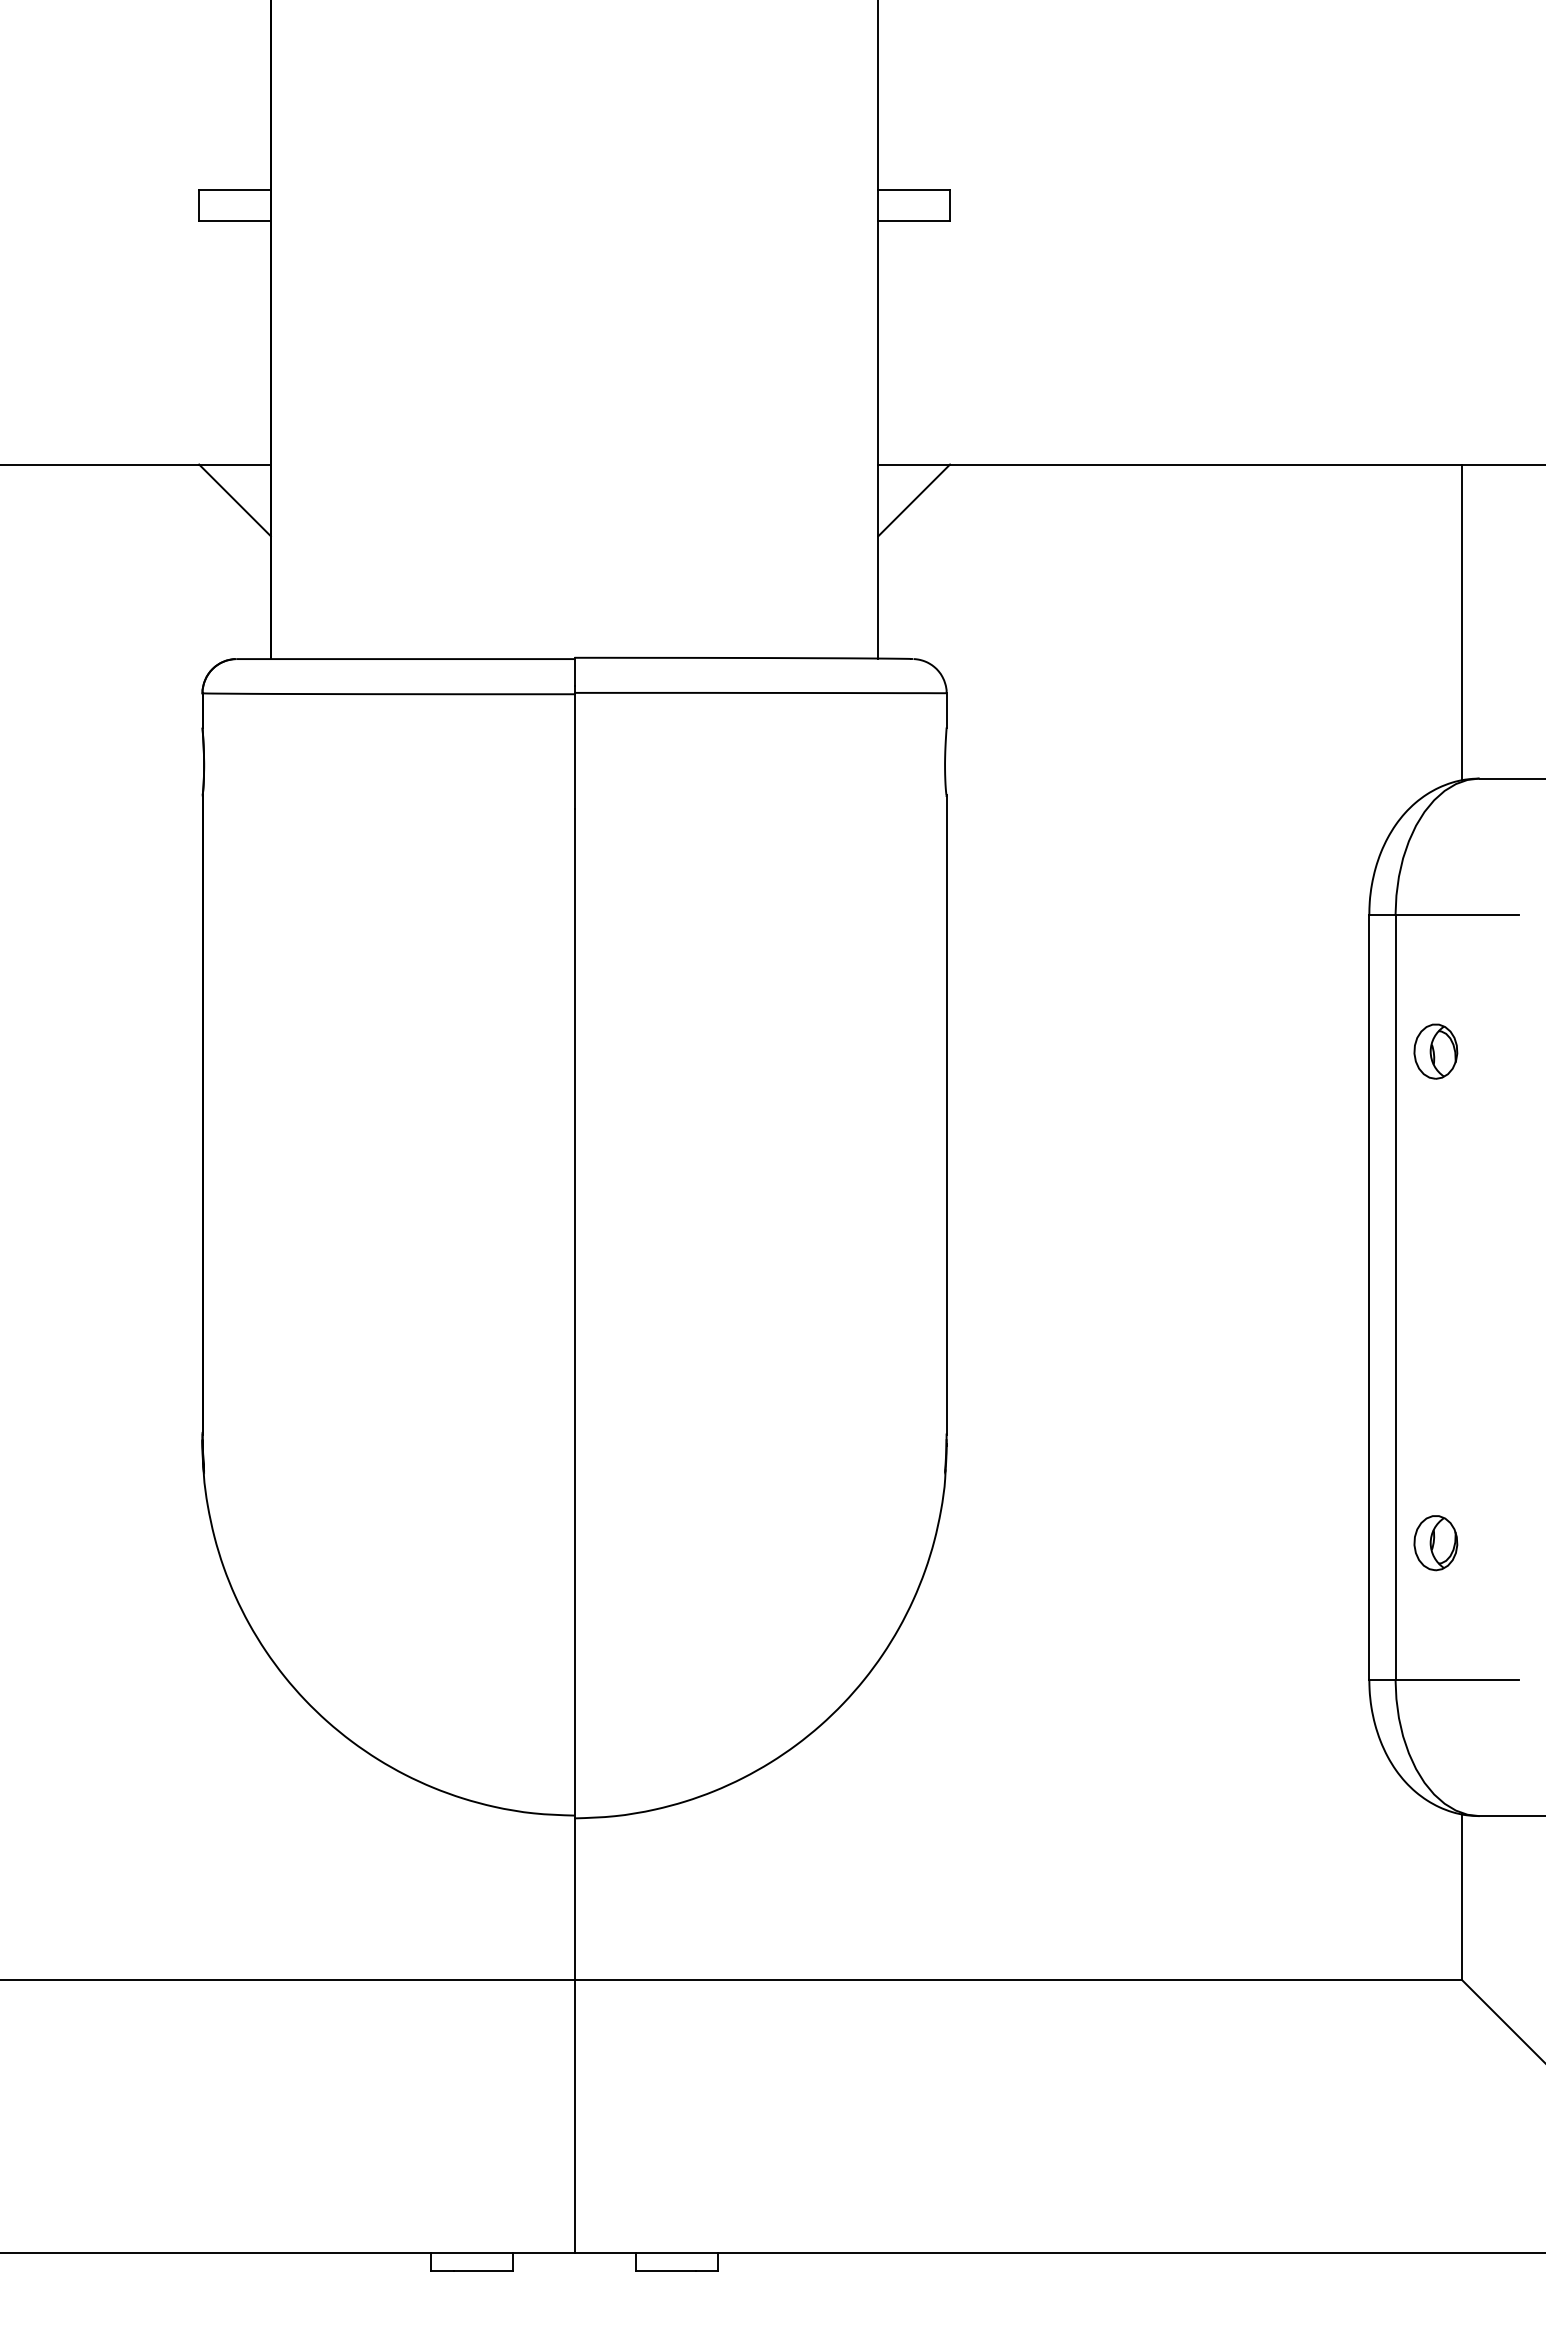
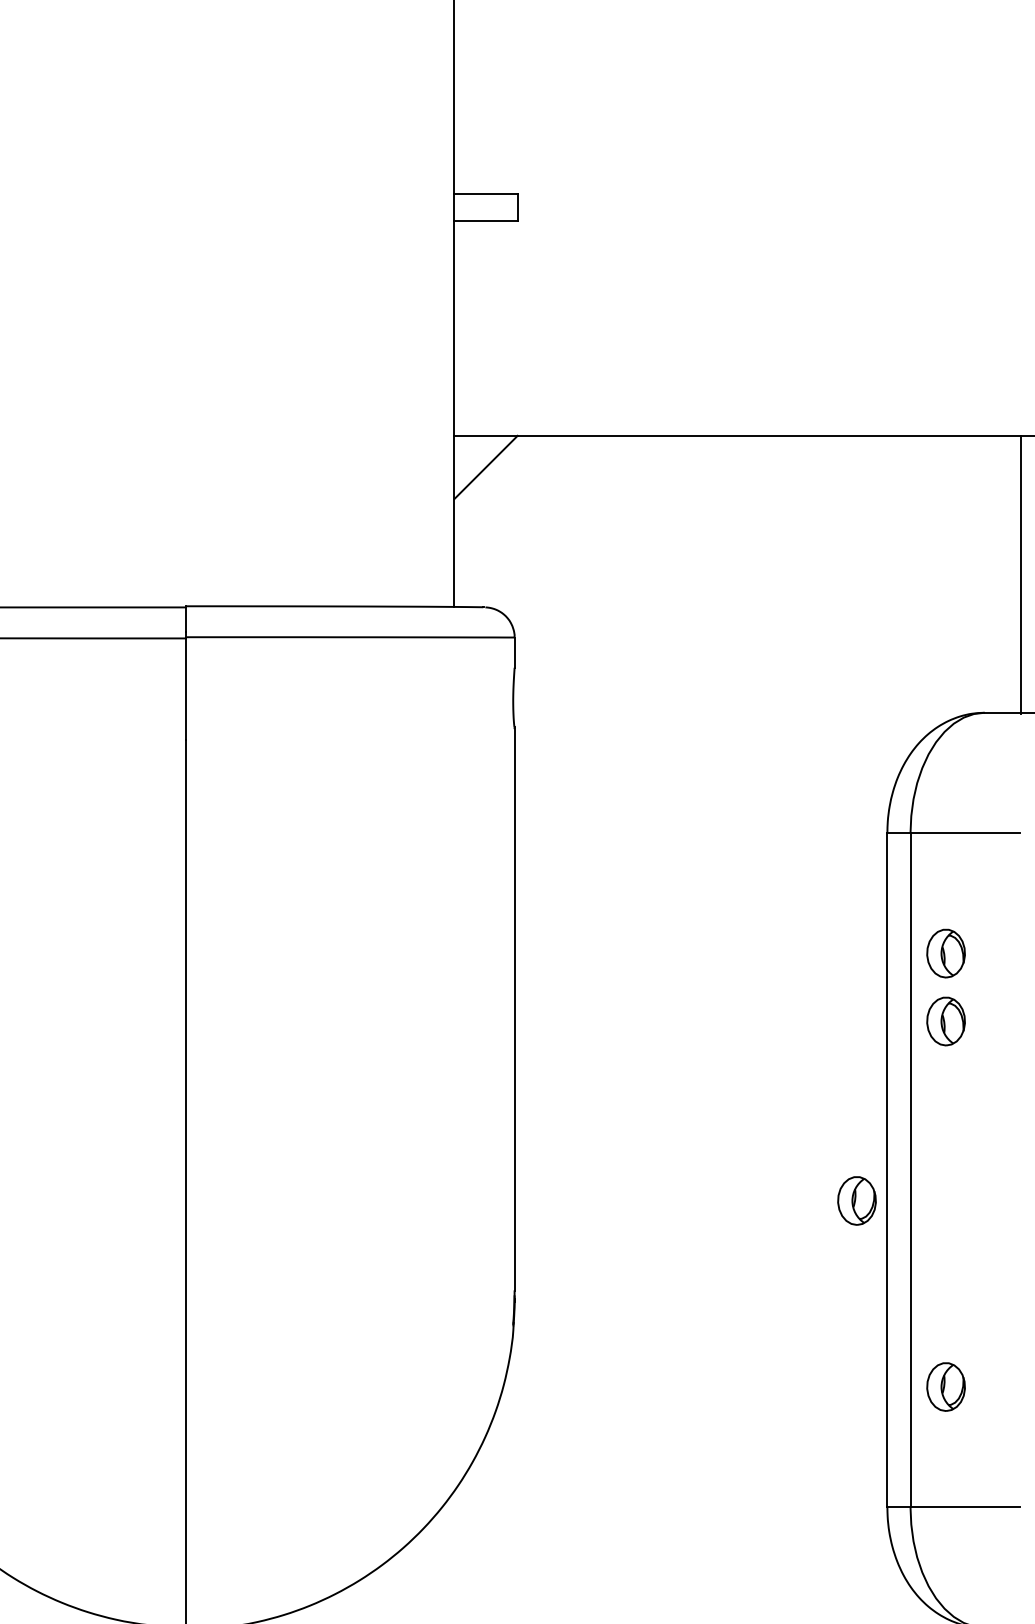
line: (1461, 622) -> (1020, 575), moved
part: (1435, 1128) -> (945, 1021), added
part: (1334, 1332) -> (856, 1201), added

